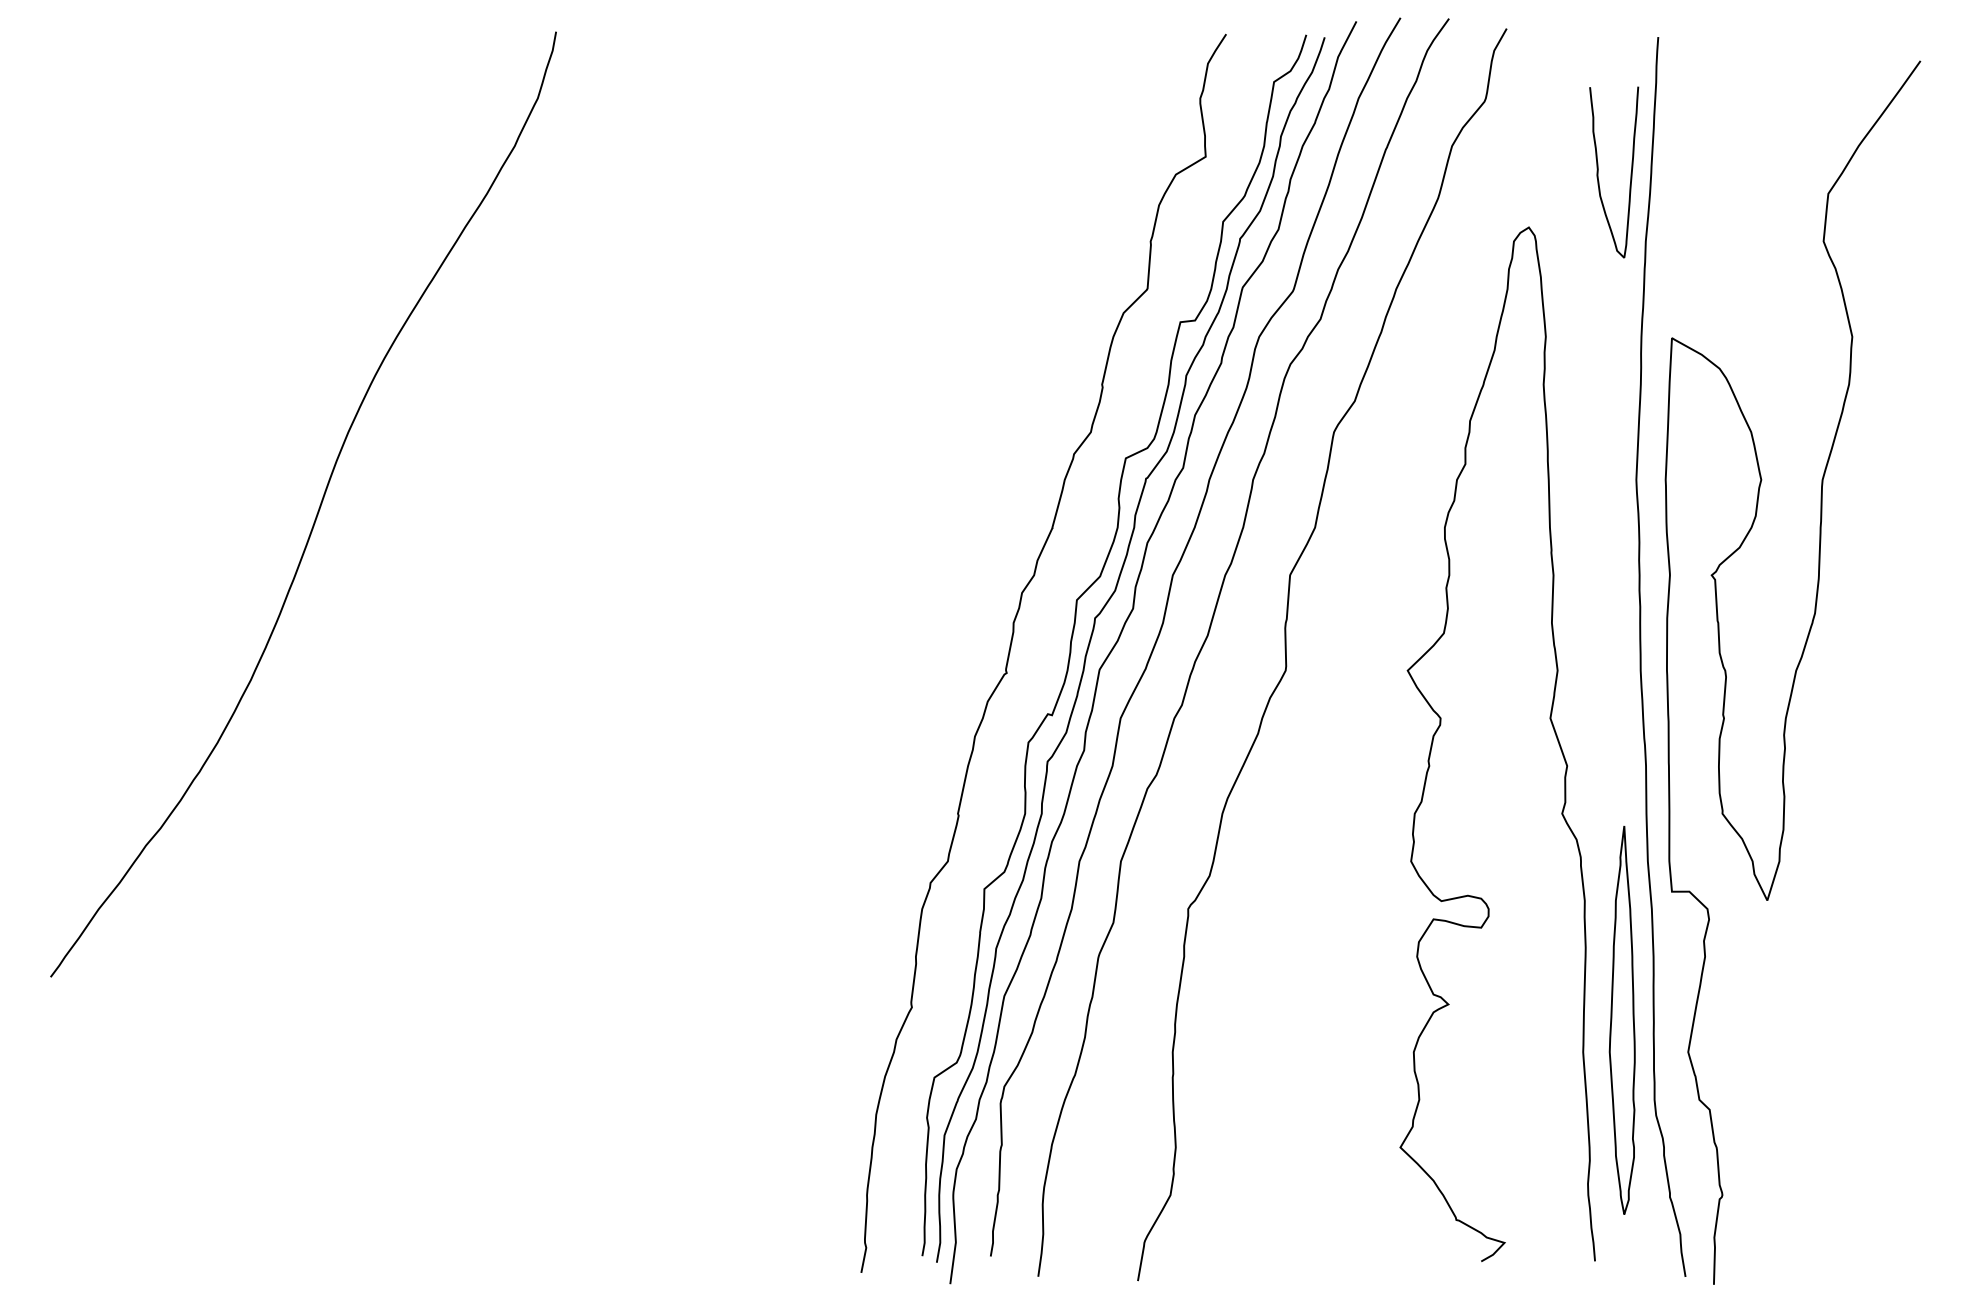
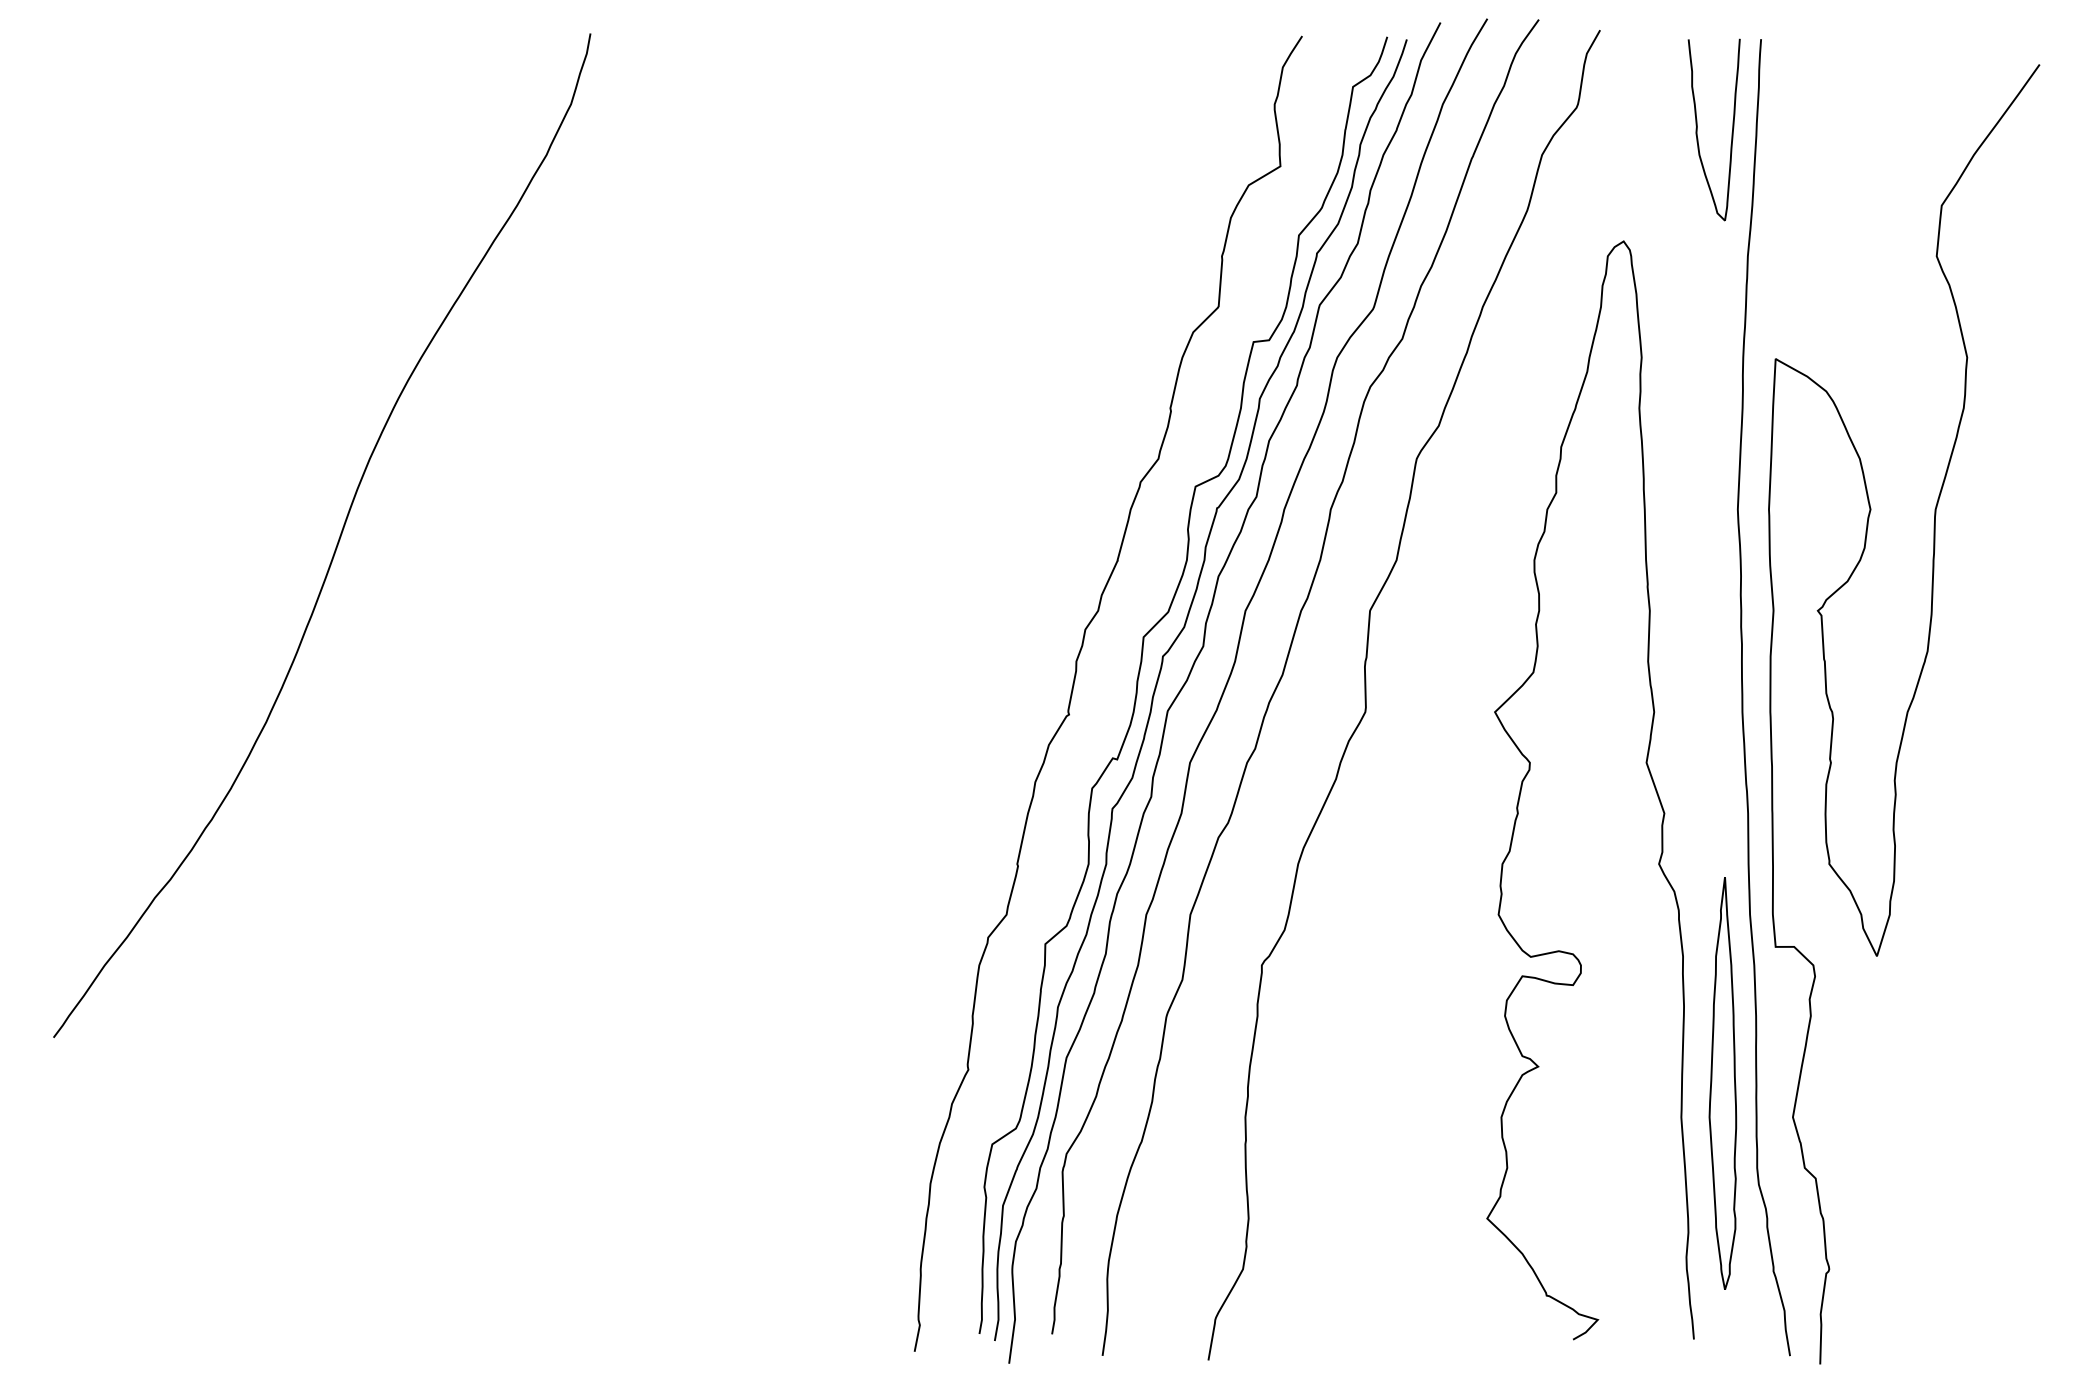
curve: (1598, 172) -> (1697, 129), moved

